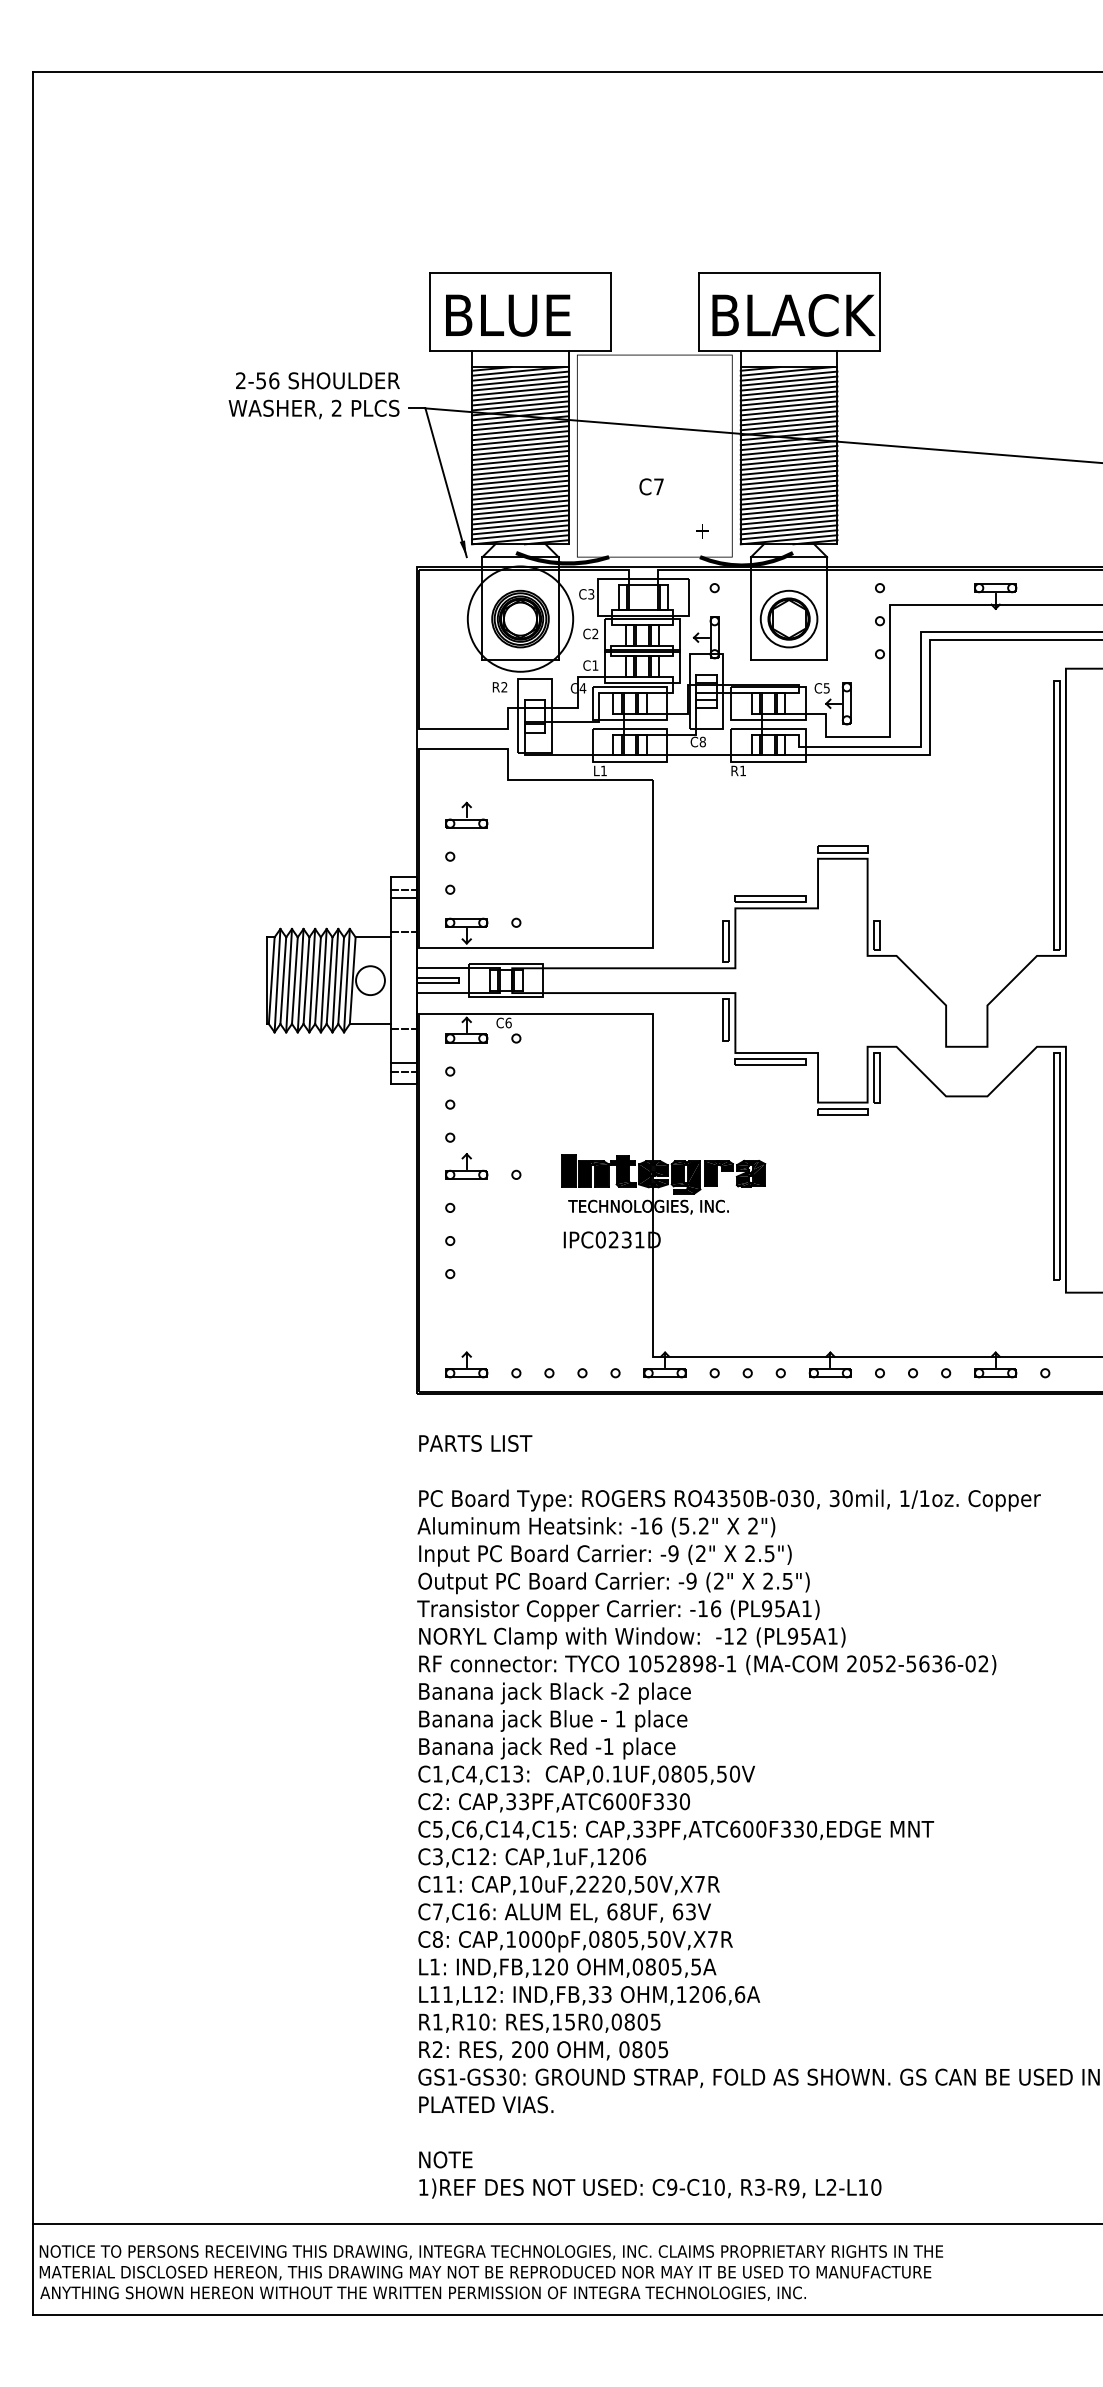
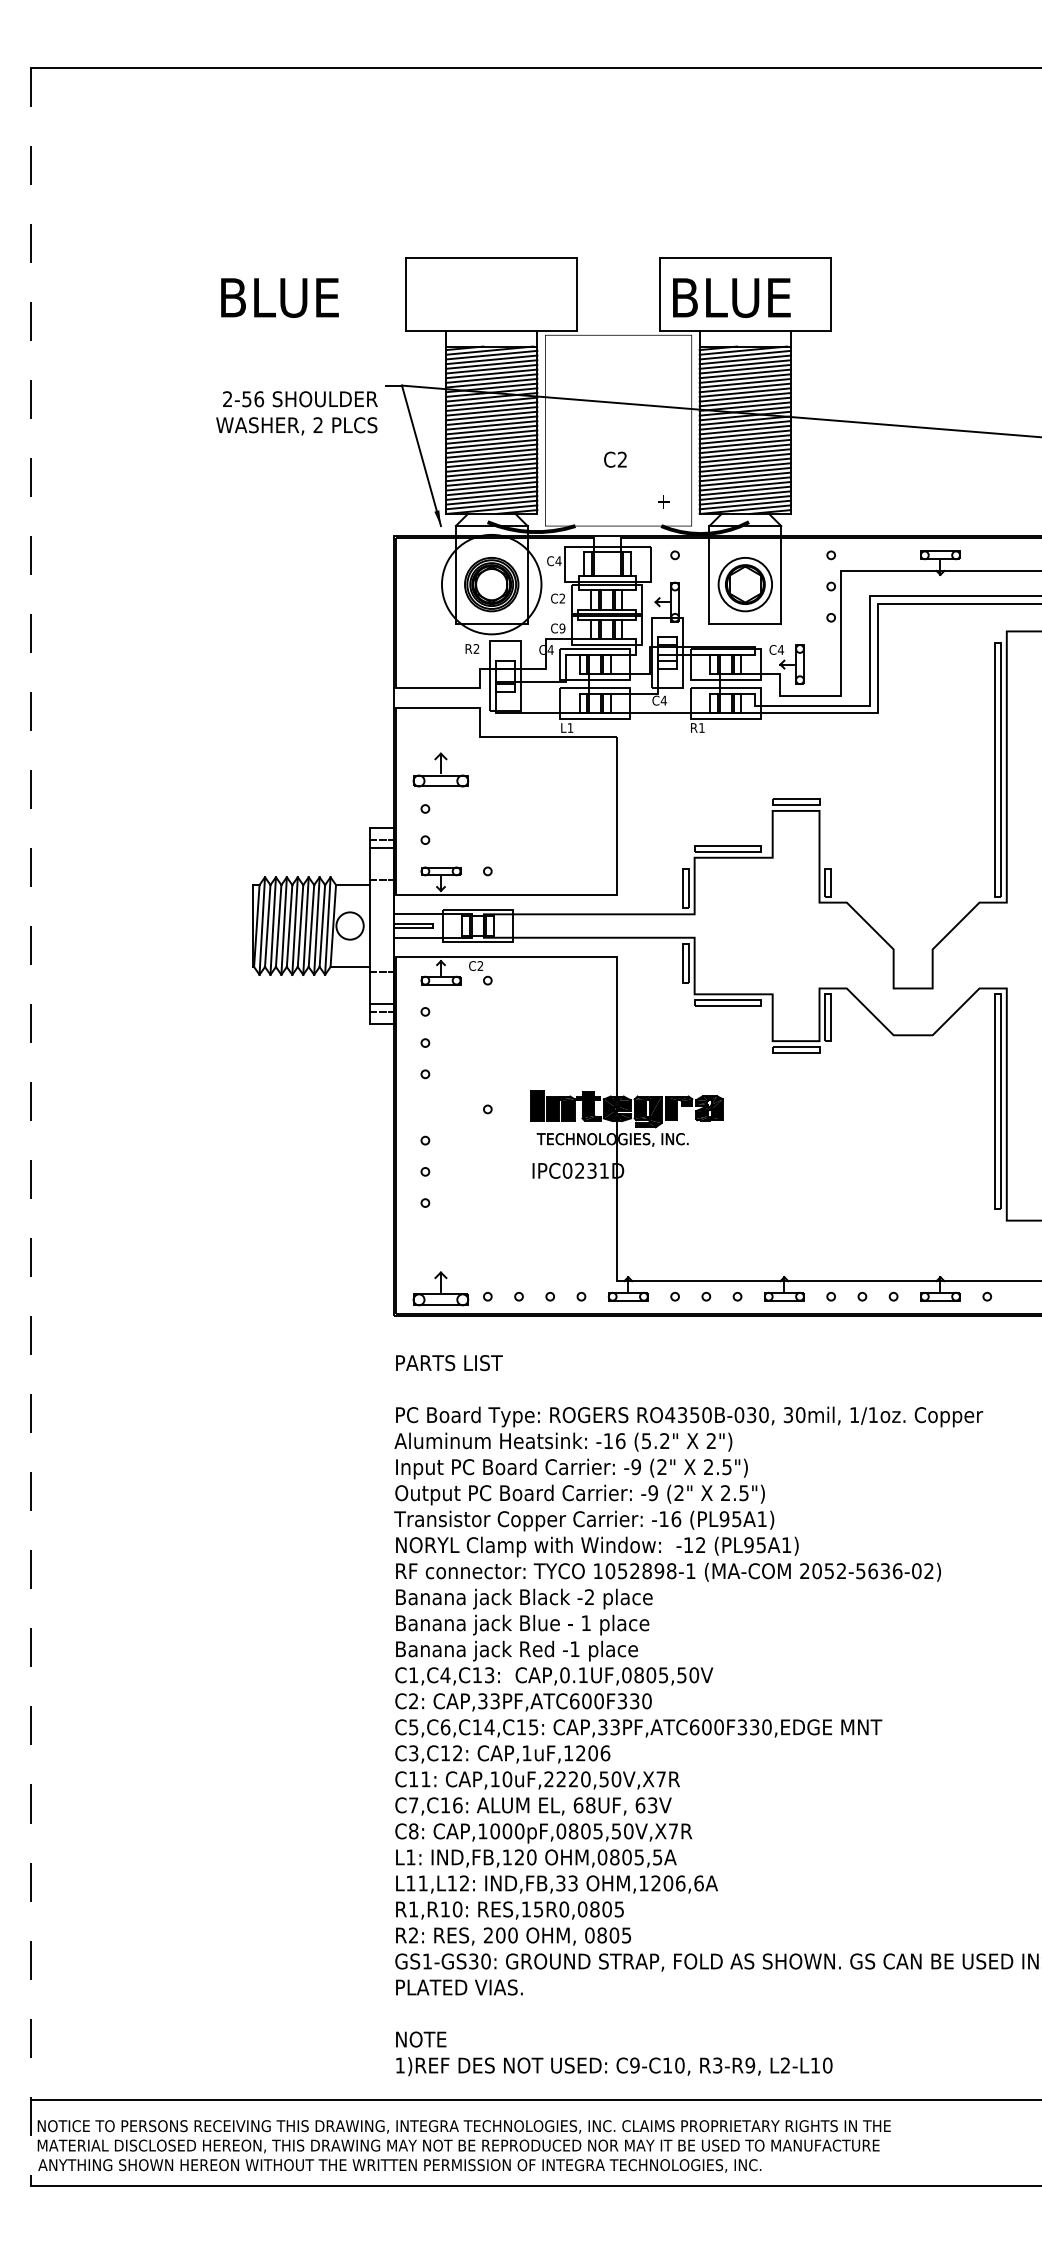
text: (508, 315) -> (280, 297), moved
text: (823, 315) -> (777, 297), BLACK -> BLUE
text: (313, 395) -> (296, 413), moved
text: (658, 486) -> (622, 459), C7 -> C2
text: (590, 594) -> (557, 561), C3 -> C4
text: (595, 665) -> (562, 628), C1 -> C9
text: (826, 688) -> (780, 650), C5 -> C4
text: (702, 741) -> (663, 700), C8 -> C4
part: (466, 814) -> (440, 769), size x1.4
text: (508, 1022) -> (480, 965), C6 -> C2
part: (466, 1166) -> (440, 1101), removed
line: (32, 1193) -> (30, 1127), solid -> dashed
part: (466, 1364) -> (440, 1288), size x1.4

